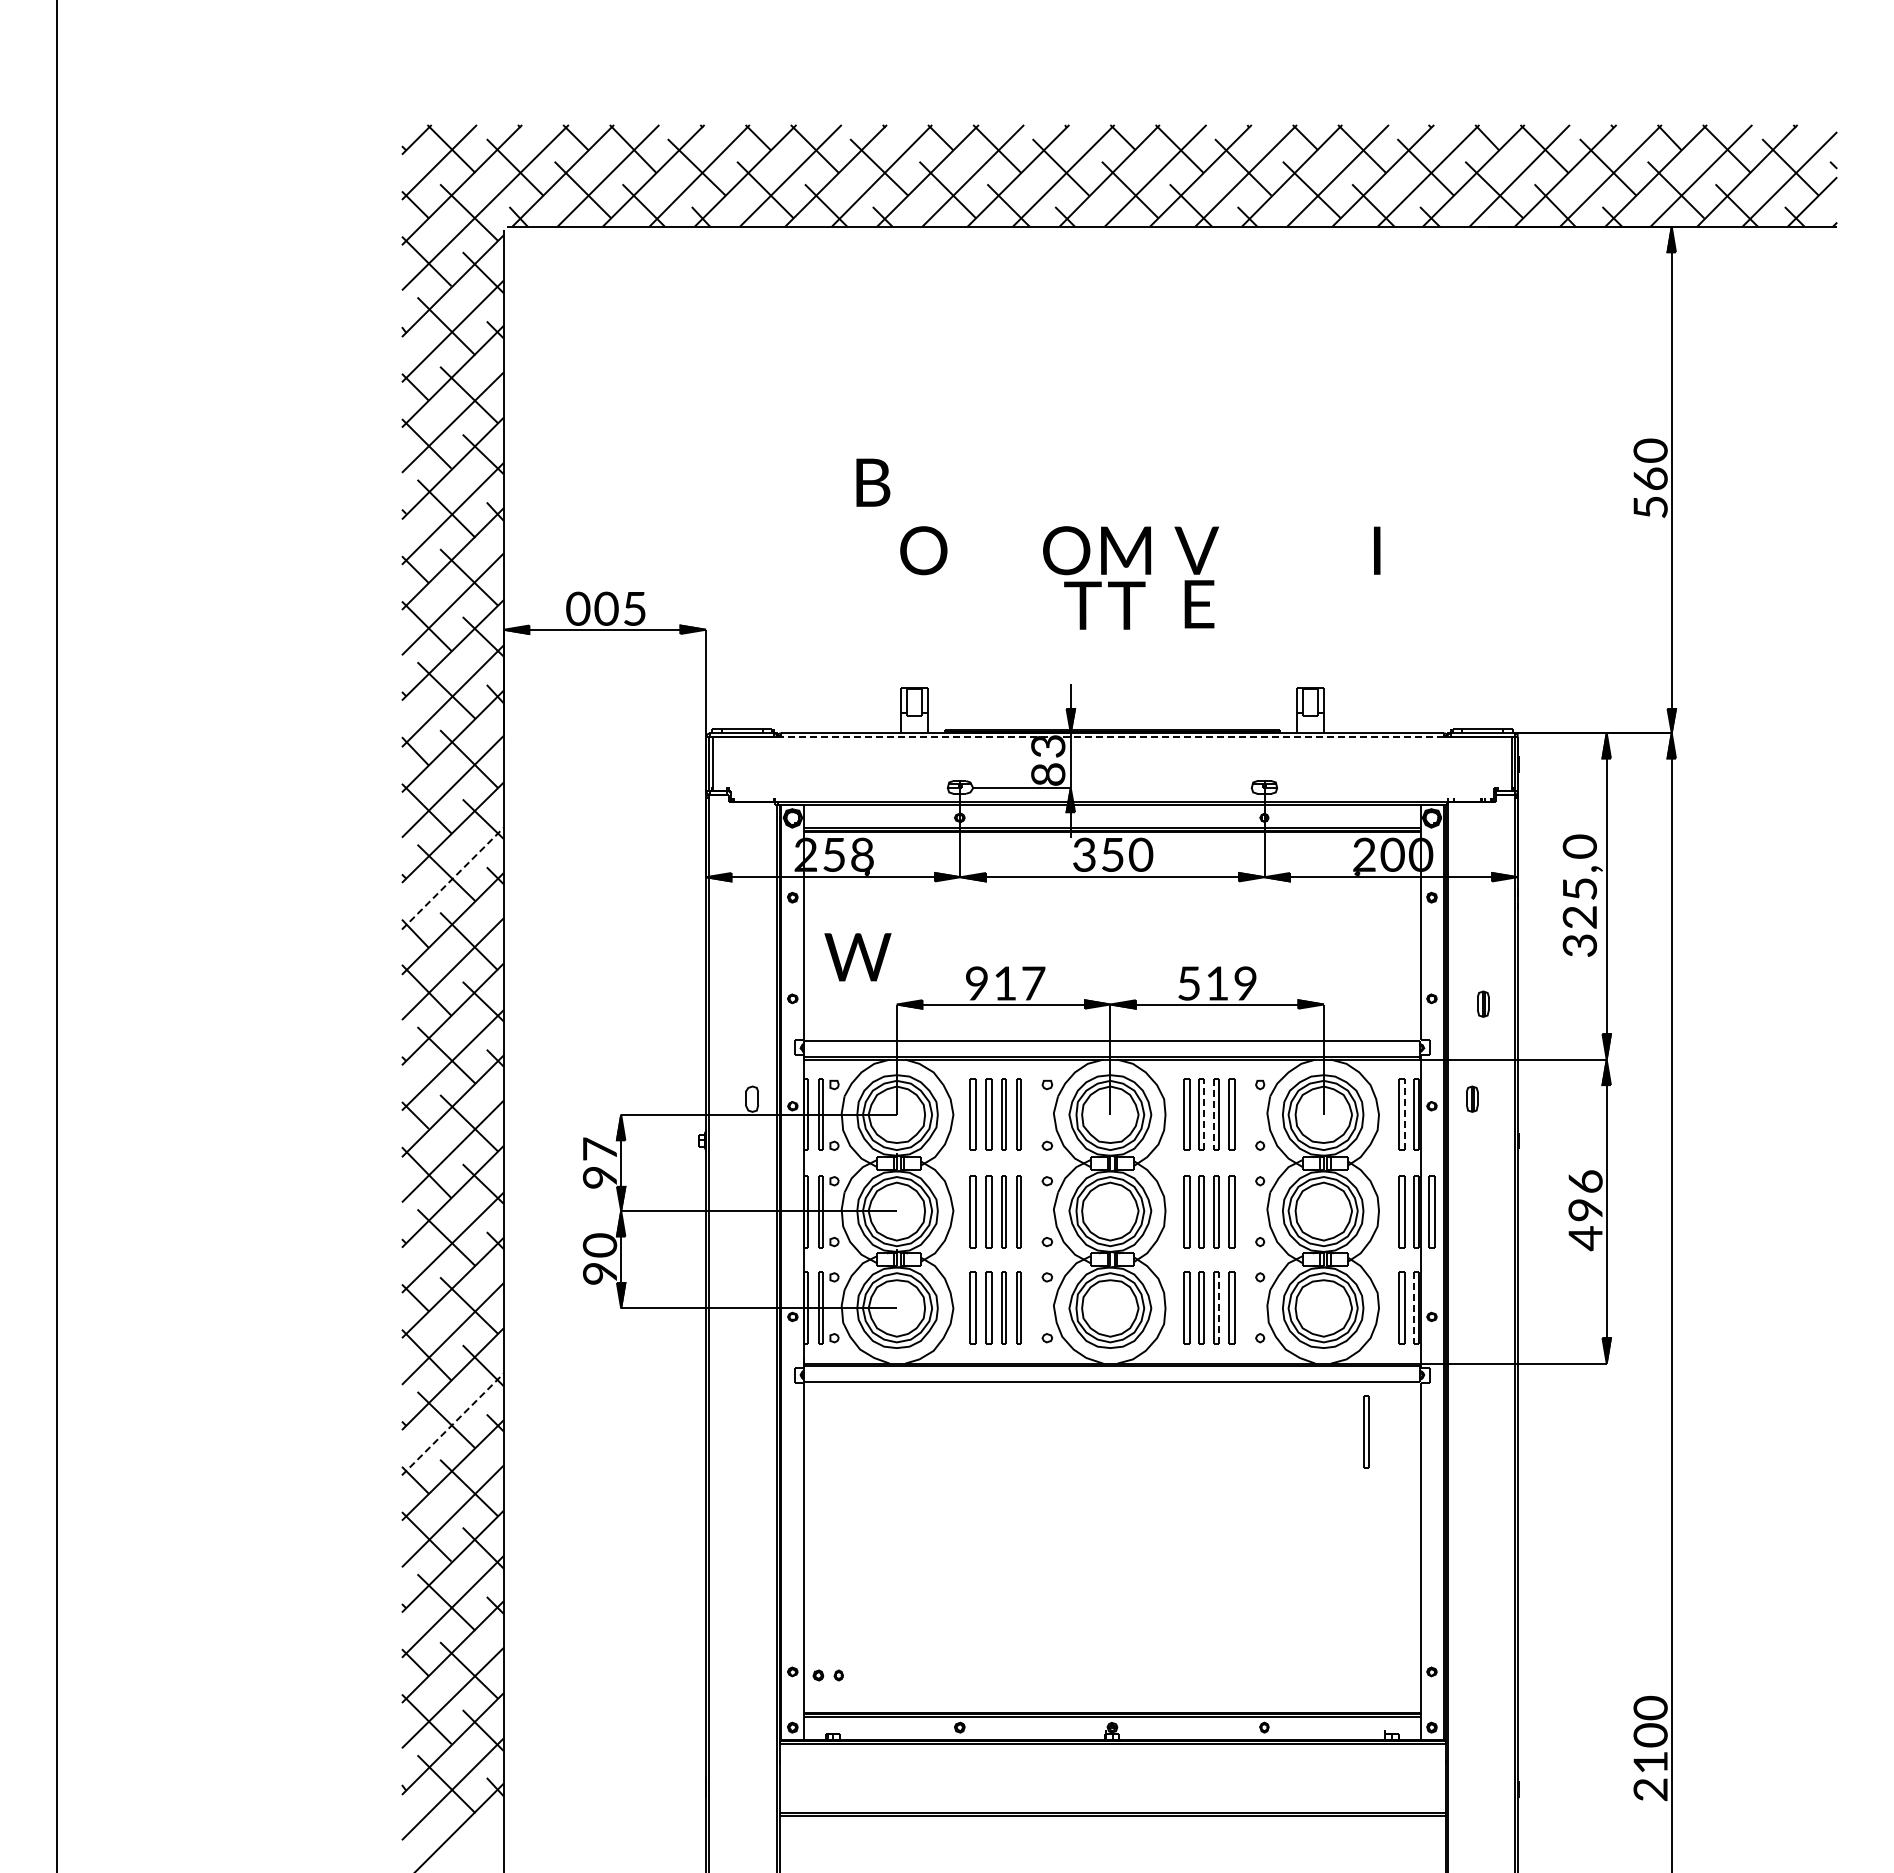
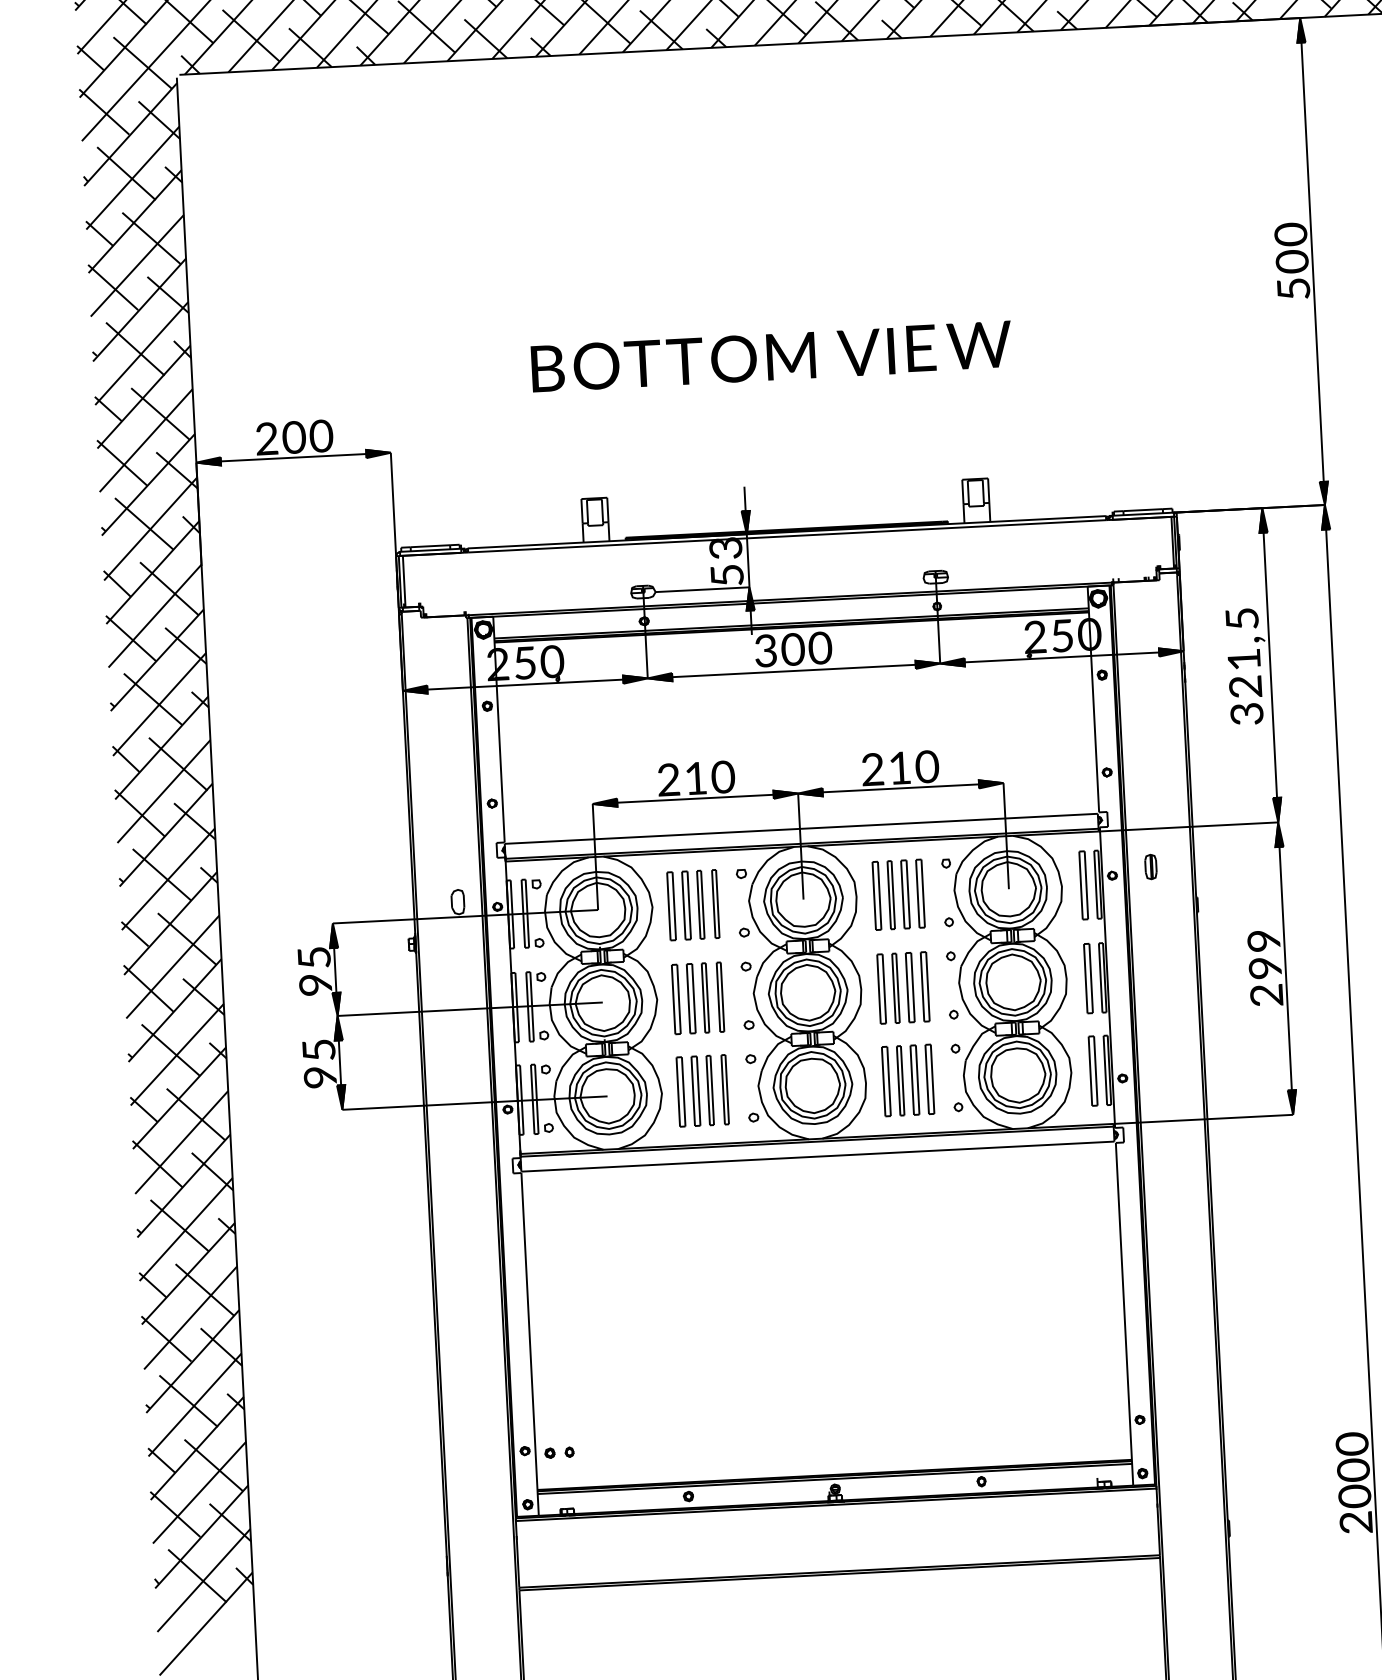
text: (1650, 478) -> (1292, 261), 6 -> 0
text: (873, 482) -> (548, 368), moved
text: (1377, 550) -> (891, 350), moved
text: (1199, 604) -> (921, 348), moved
text: (1104, 605) -> (663, 362), moved
text: (578, 608) -> (267, 438), 0 -> 2
text: (634, 608) -> (321, 435), 5 -> 0
line: (1112, 737) -> (787, 536), dashed -> solid
text: (1048, 774) -> (727, 575), 8 -> 5
text: (1579, 846) -> (1241, 618), 0 -> 5
text: (1112, 854) -> (792, 649), 5 -> 0
text: (1392, 854) -> (1062, 635), 0 -> 5
text: (862, 855) -> (552, 662), 8 -> 0
line: (452, 878) -> (159, 704), dashed -> solid
text: (1580, 888) -> (1244, 659), 5 -> 1
text: (857, 957) -> (979, 345), moved
text: (976, 983) -> (668, 779), 9 -> 2
text: (1033, 983) -> (723, 777), 7 -> 0
text: (1188, 983) -> (872, 769), 5 -> 2
text: (1245, 984) -> (927, 767), 9 -> 0
part: (1483, 1003) -> (1157, 774), removed
line: (1203, 1114) -> (893, 894), dashed -> solid
line: (1404, 1114) -> (1086, 885), dashed -> solid
line: (1213, 1115) -> (902, 895), dashed -> solid
text: (600, 1148) -> (314, 956), 7 -> 5
text: (1585, 1181) -> (1263, 940), 6 -> 9
part: (1431, 1211) -> (1117, 977), removed
text: (1585, 1238) -> (1266, 995), 4 -> 2
text: (599, 1245) -> (318, 1050), 0 -> 5
line: (1219, 1307) -> (917, 1079), dashed -> solid
line: (1414, 1308) -> (1105, 1071), dashed -> solid
line: (452, 1424) -> (185, 1229), dashed -> solid
part: (1366, 1431) -> (1065, 1191), removed
text: (1650, 1762) -> (1354, 1496), 2100 -> 2000

